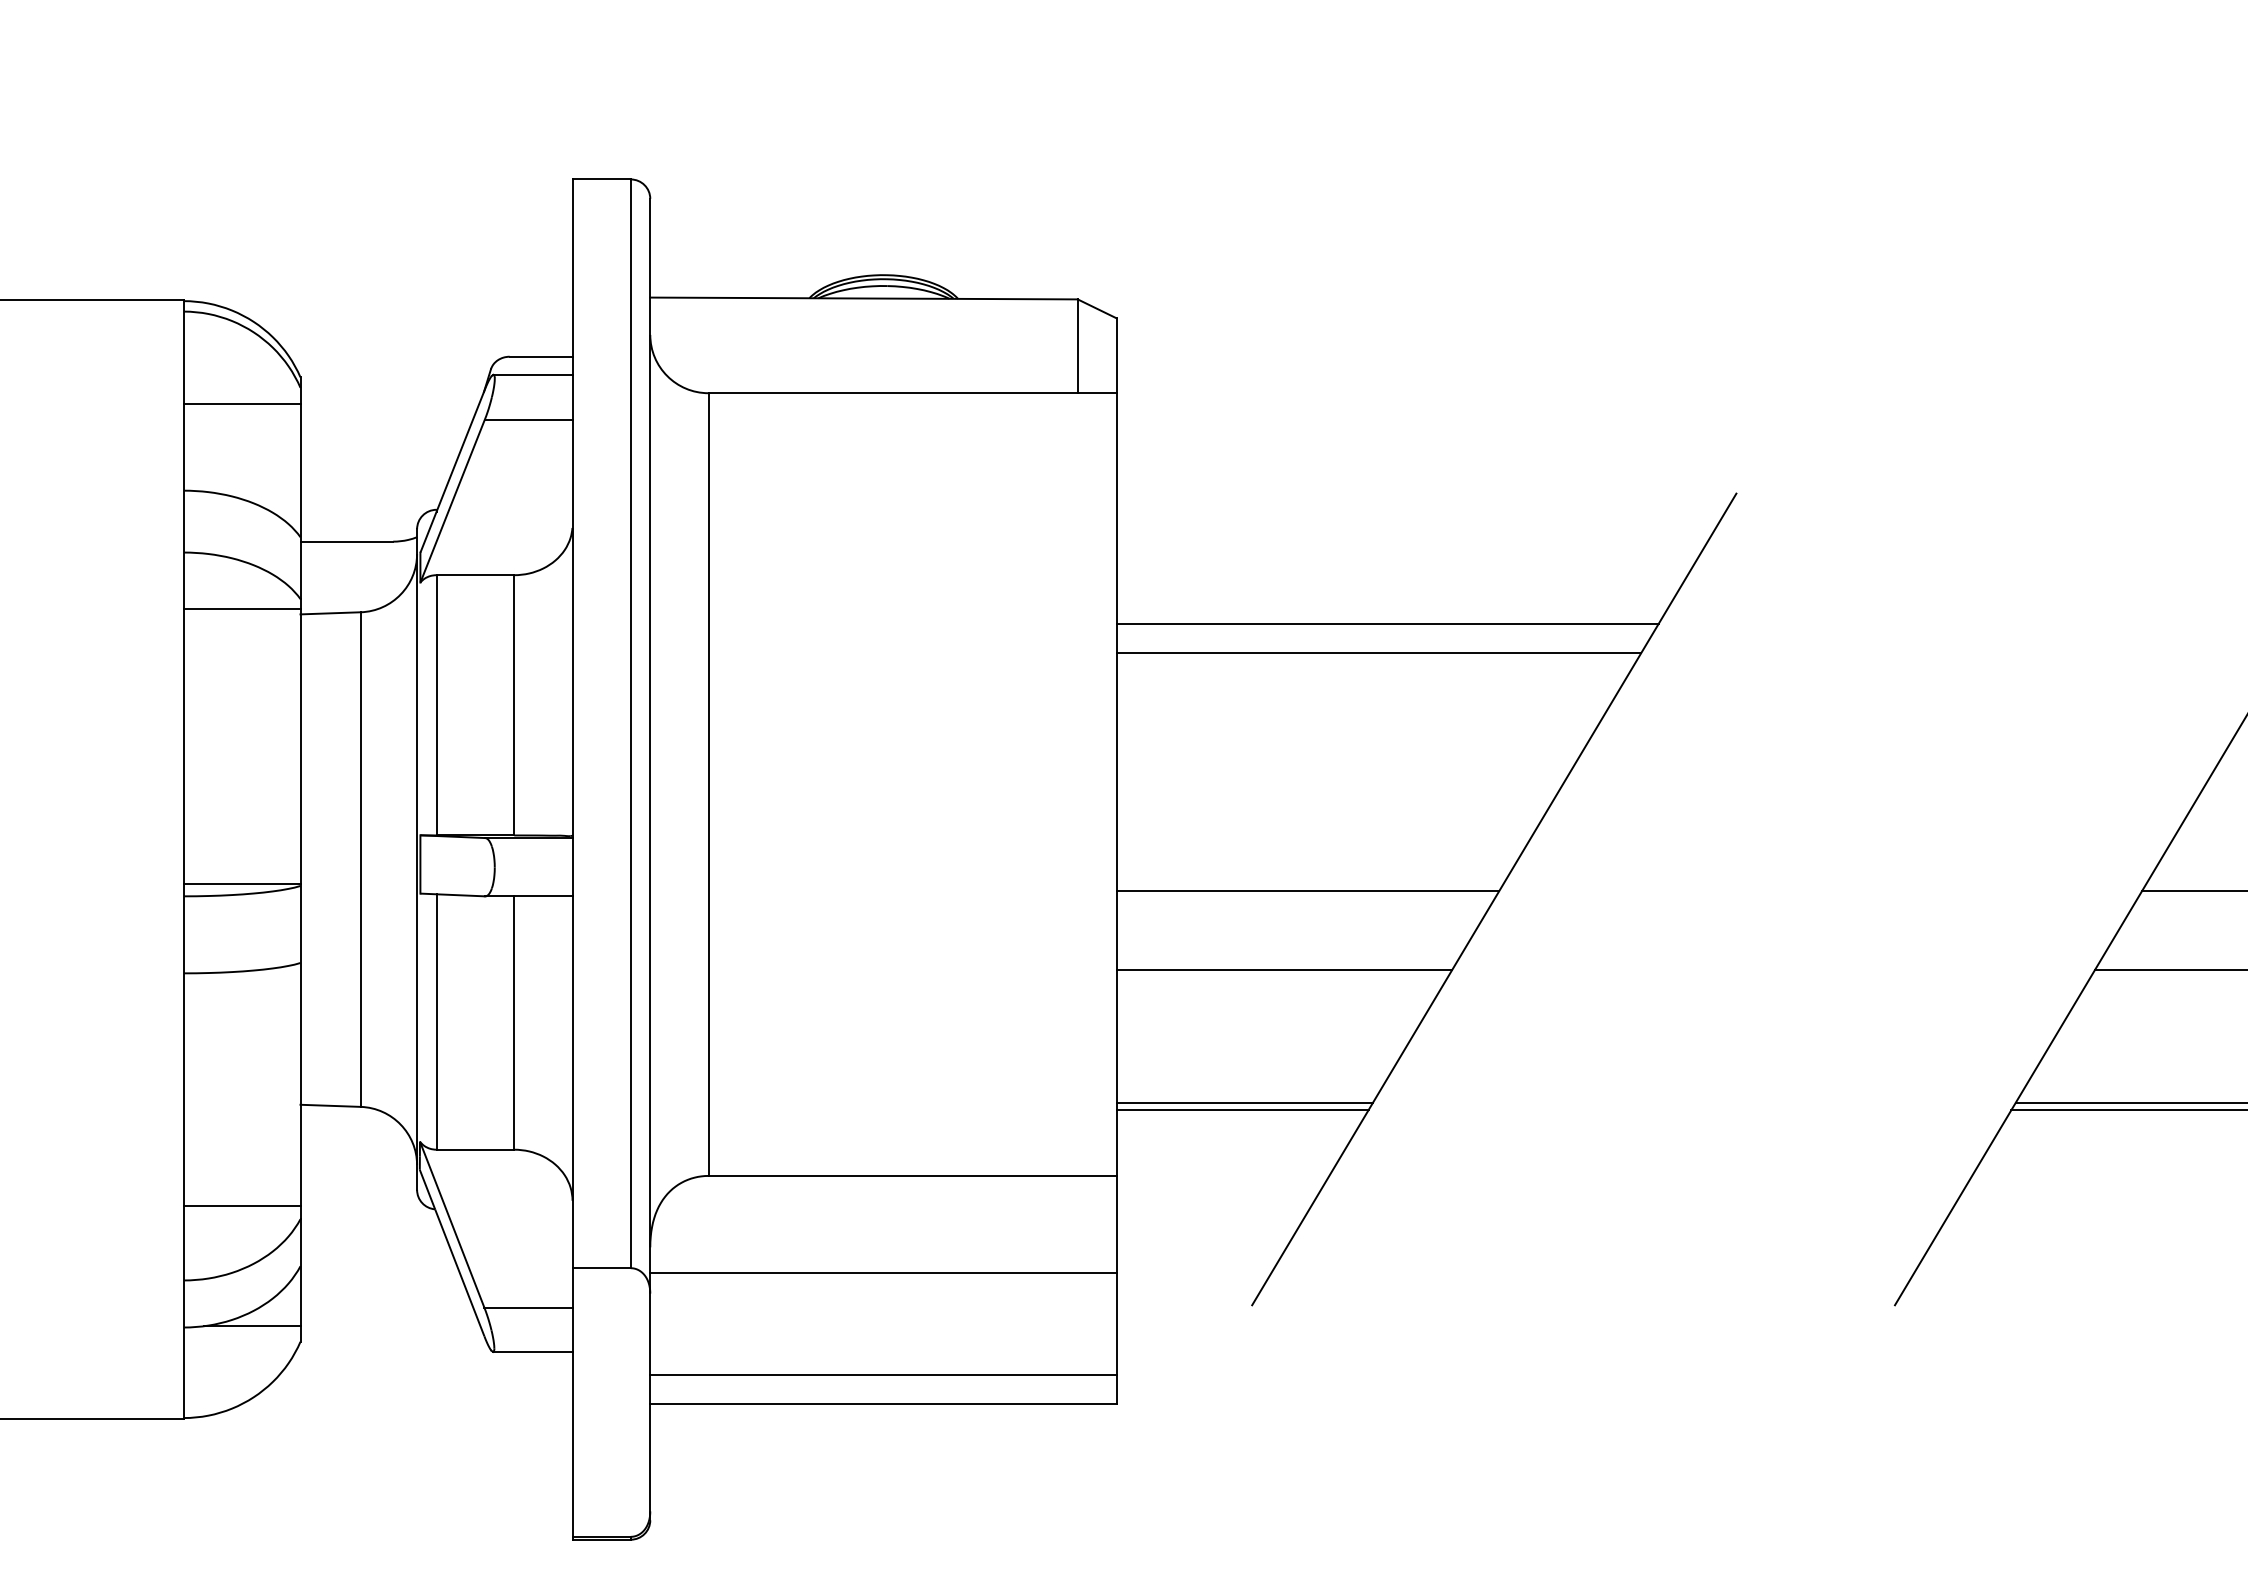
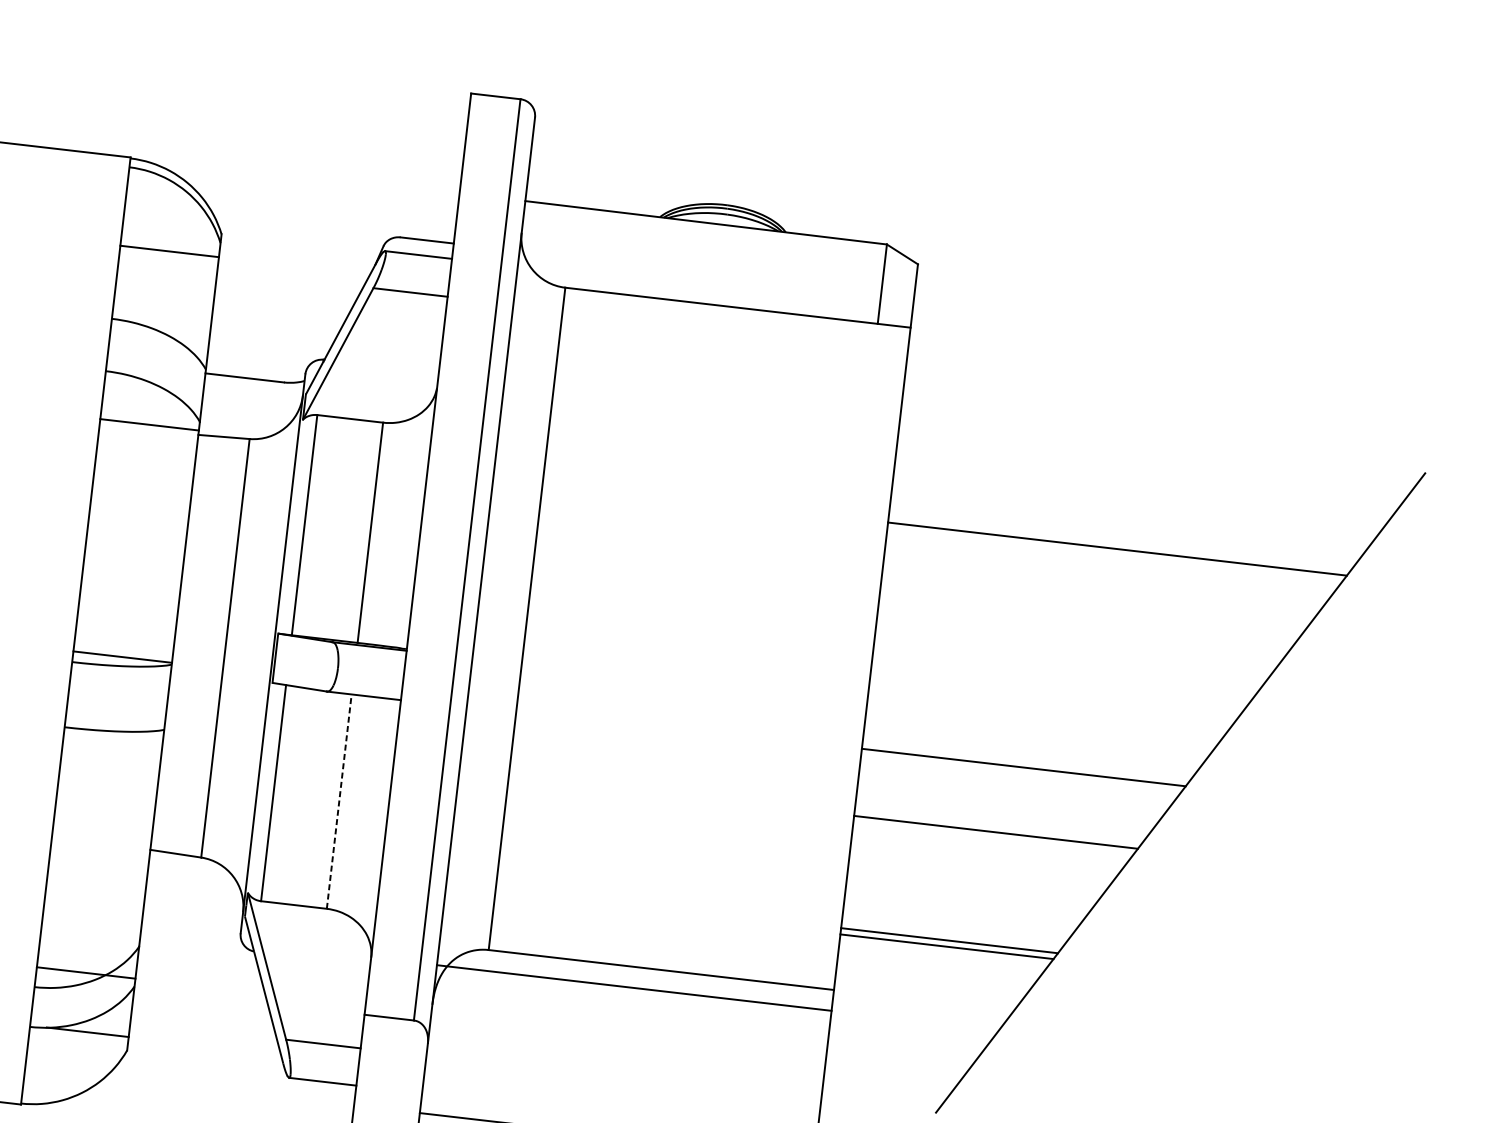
line: (1378, 653) -> (1106, 573), removed
line: (514, 1023) -> (339, 802), solid -> dashed
line: (242, 1205) -> (86, 972), moved
line: (883, 1272) -> (634, 987), moved

